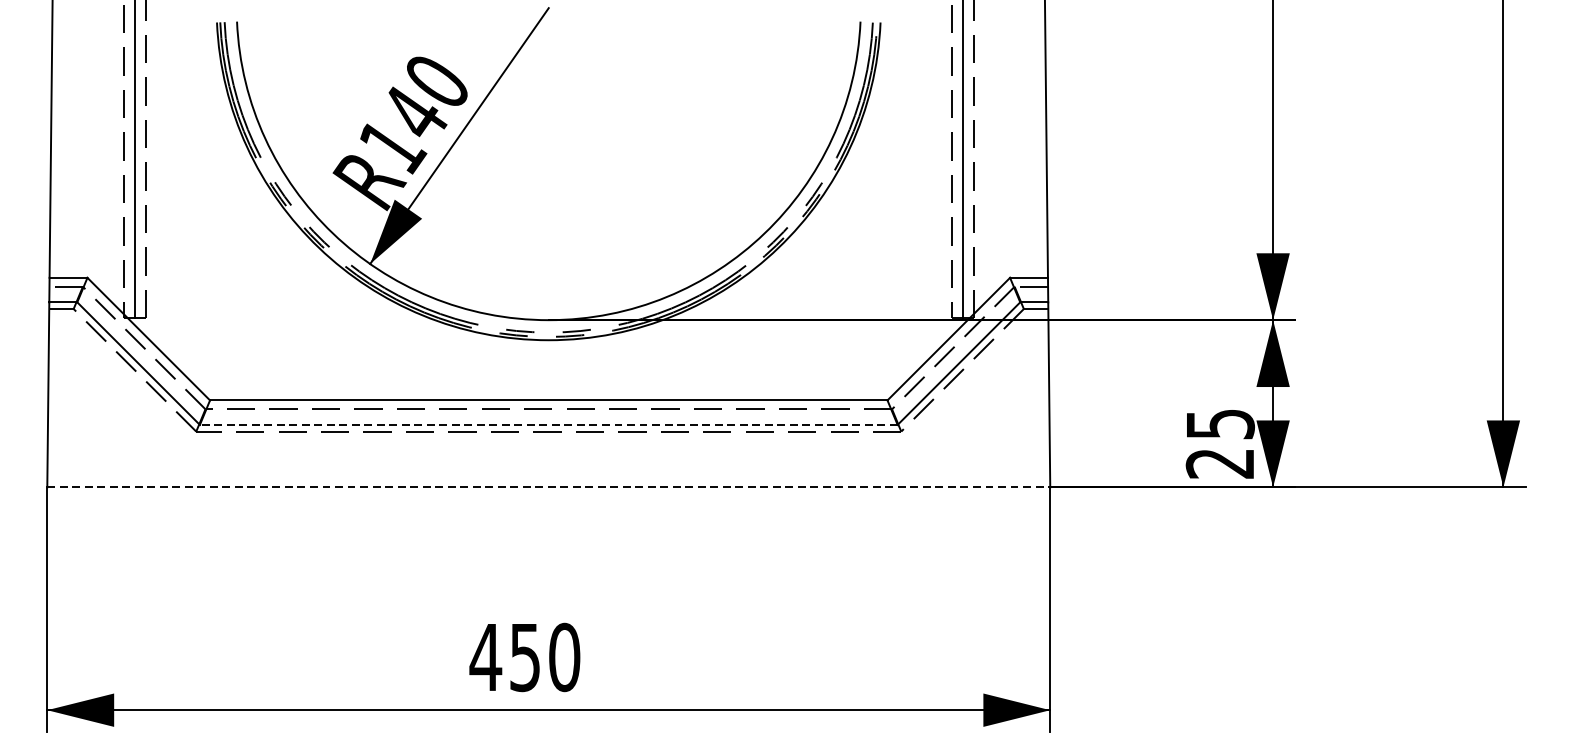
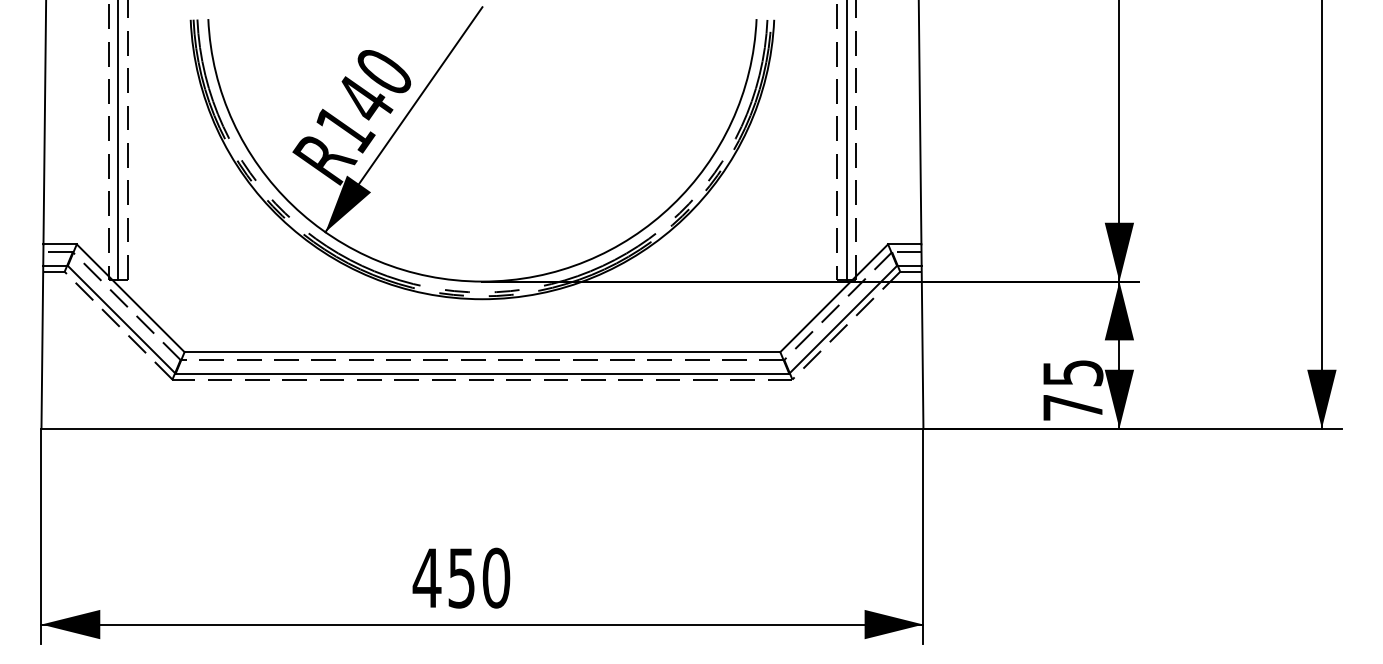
line: (548, 424) -> (482, 373), dashed -> solid
text: (1219, 463) -> (1072, 407), 25 -> 75
line: (548, 487) -> (482, 428), dashed -> solid

